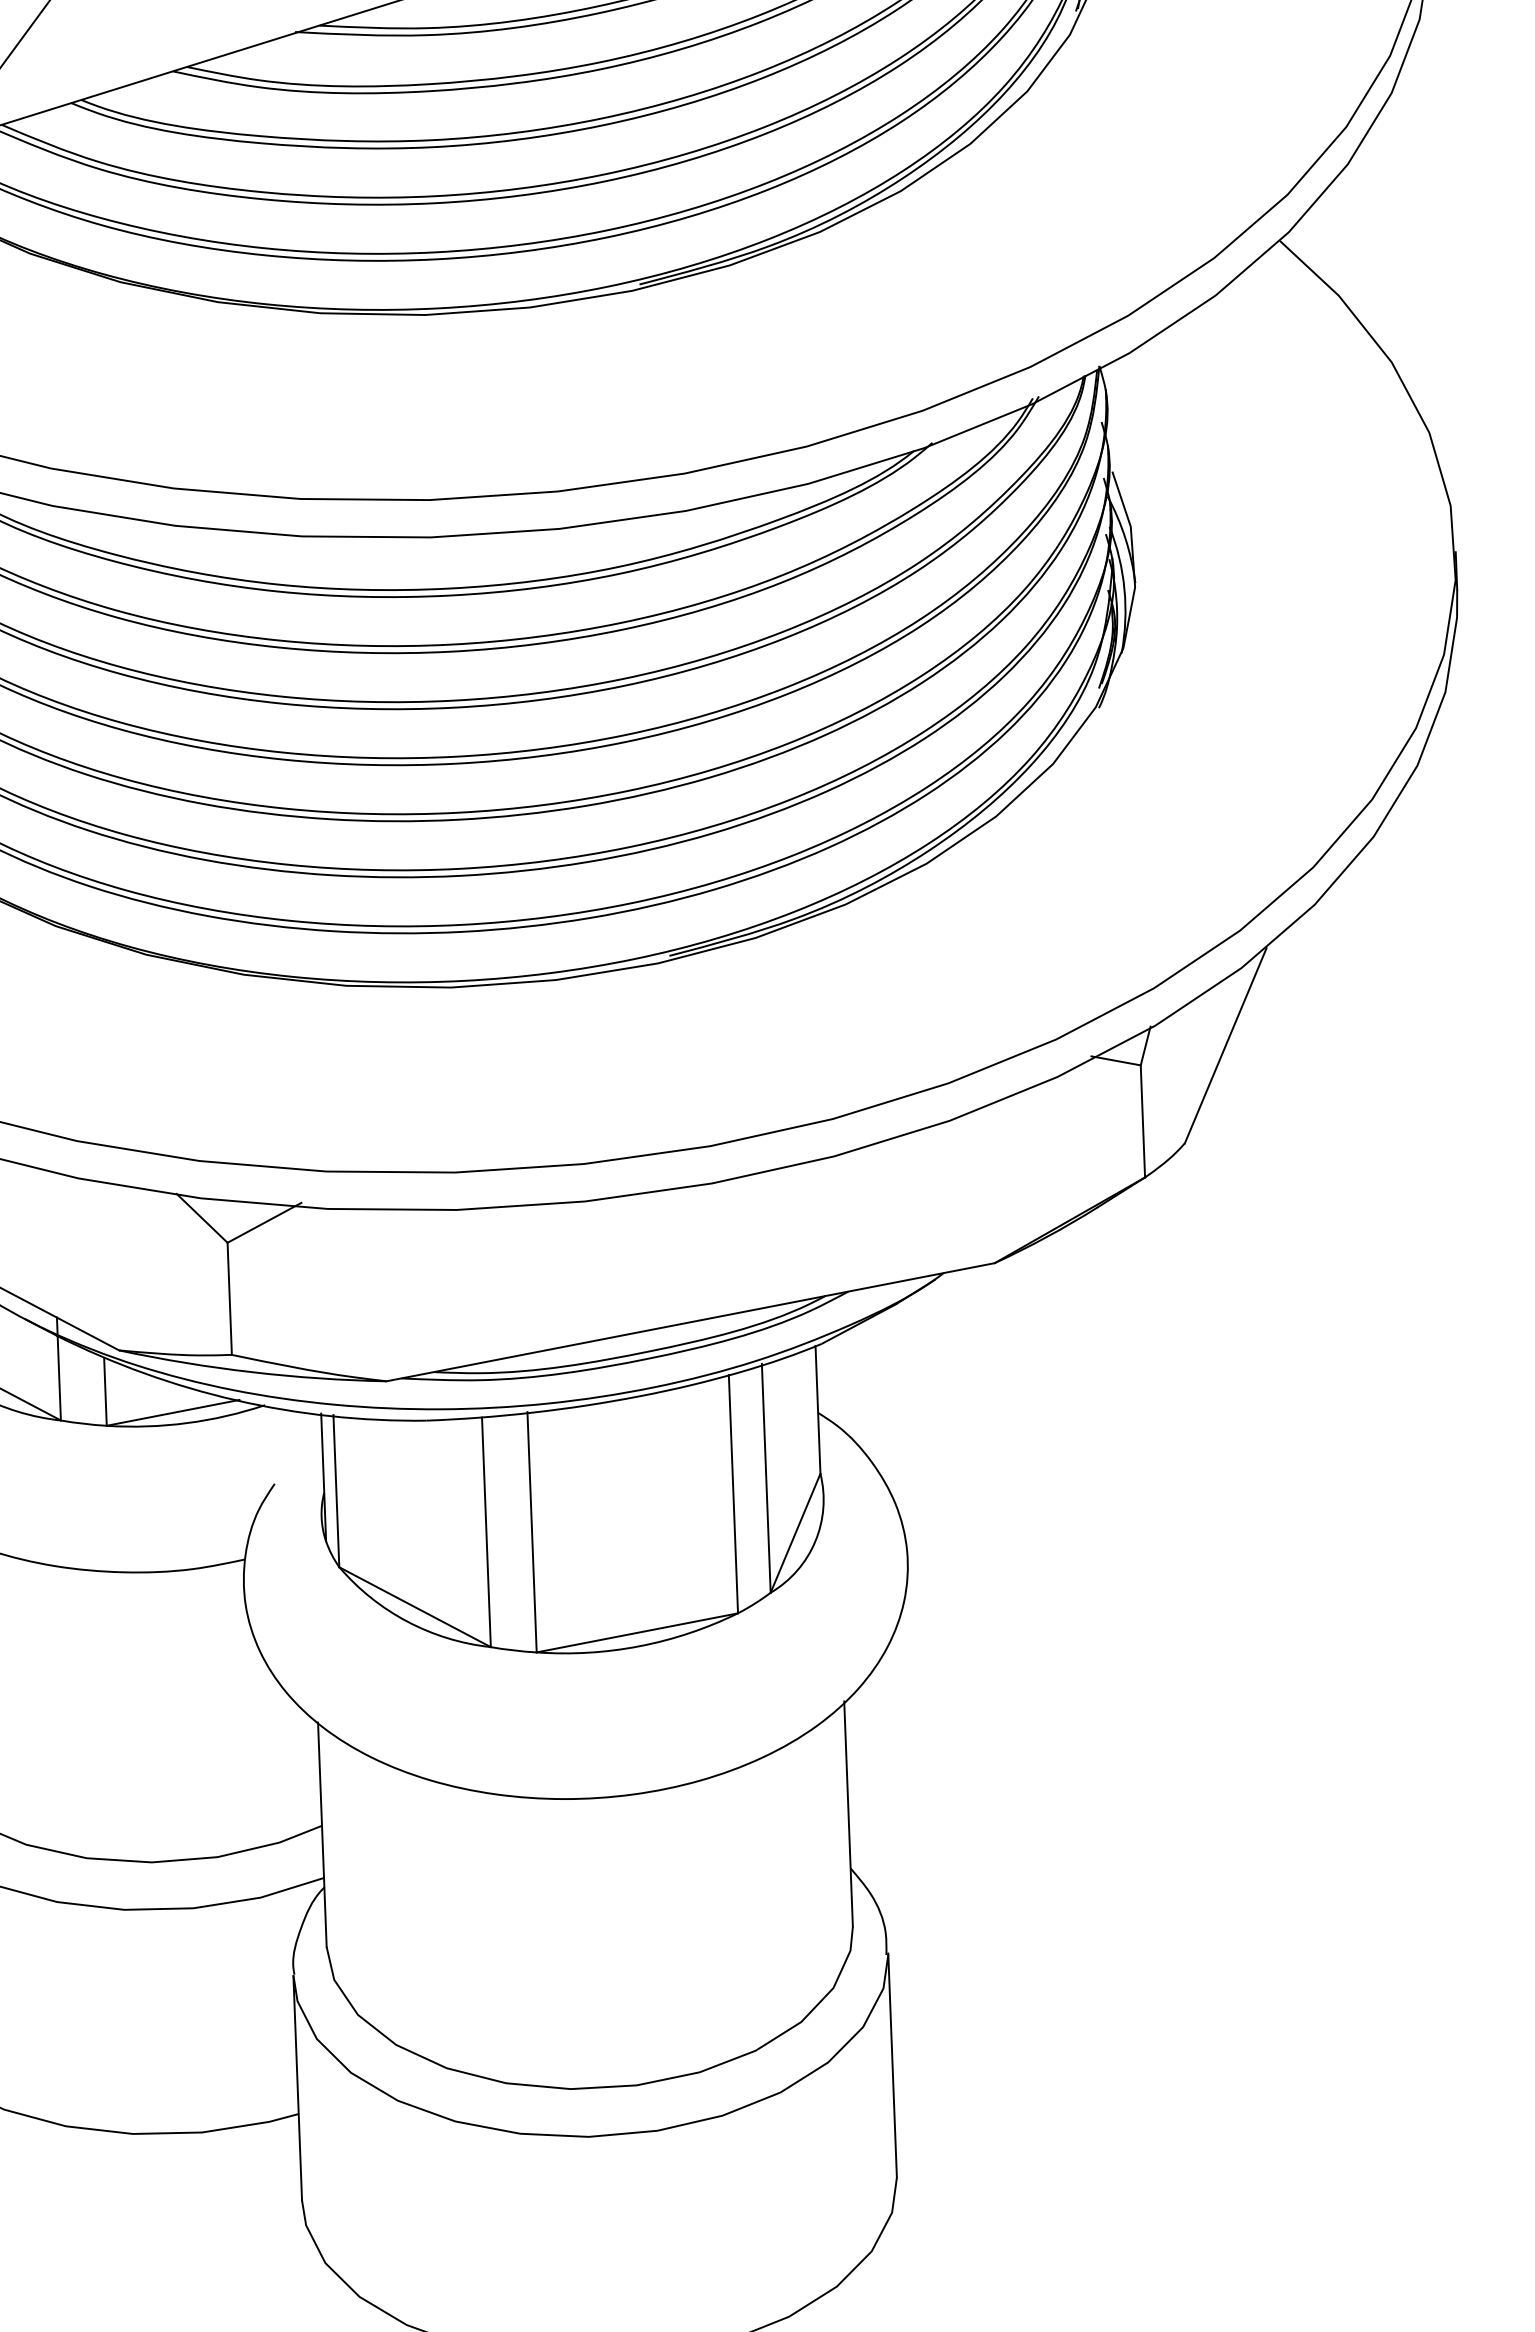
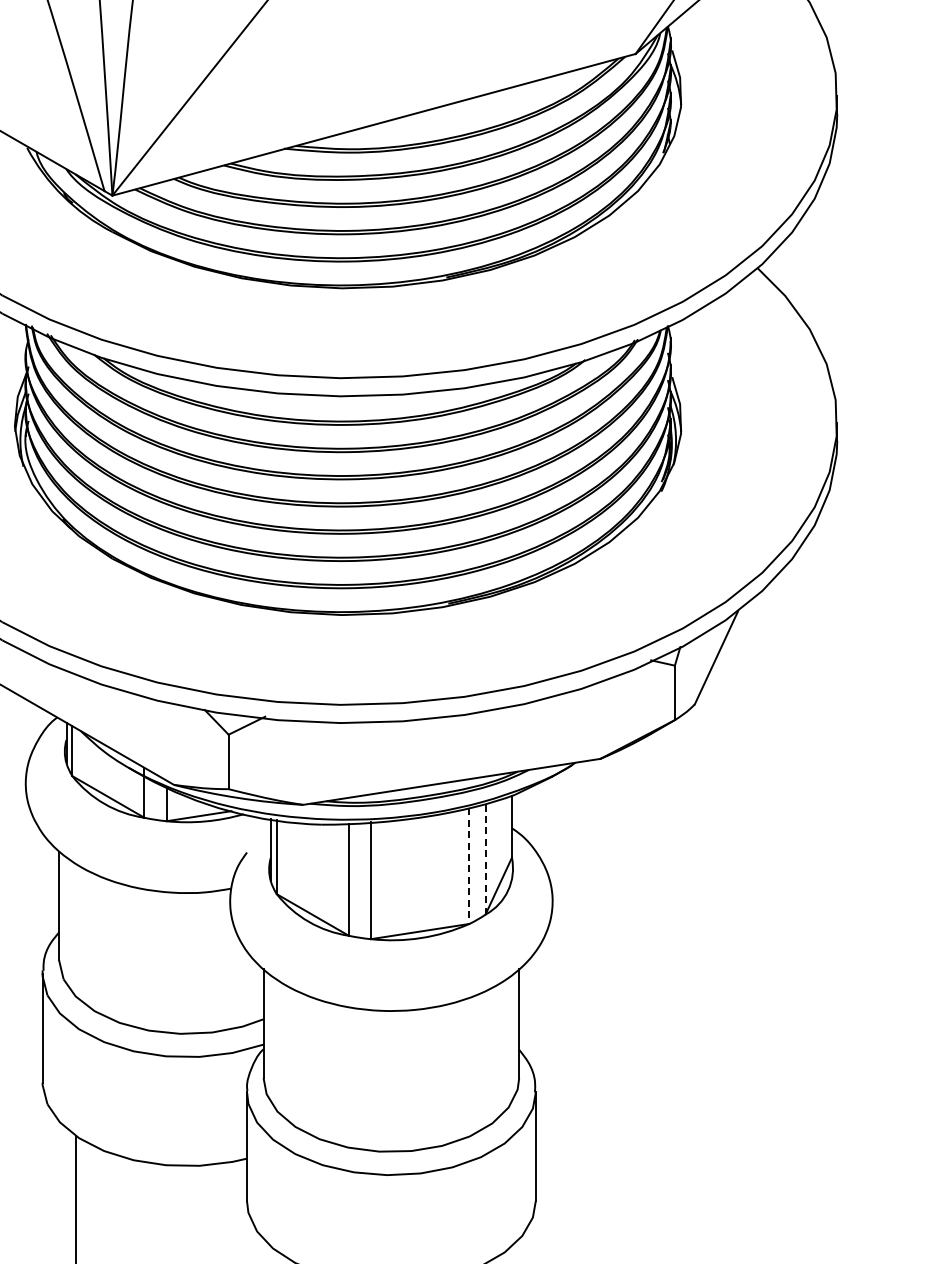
line: (766, 1479) -> (485, 859), solid -> dashed
line: (733, 1495) -> (469, 866), solid -> dashed

